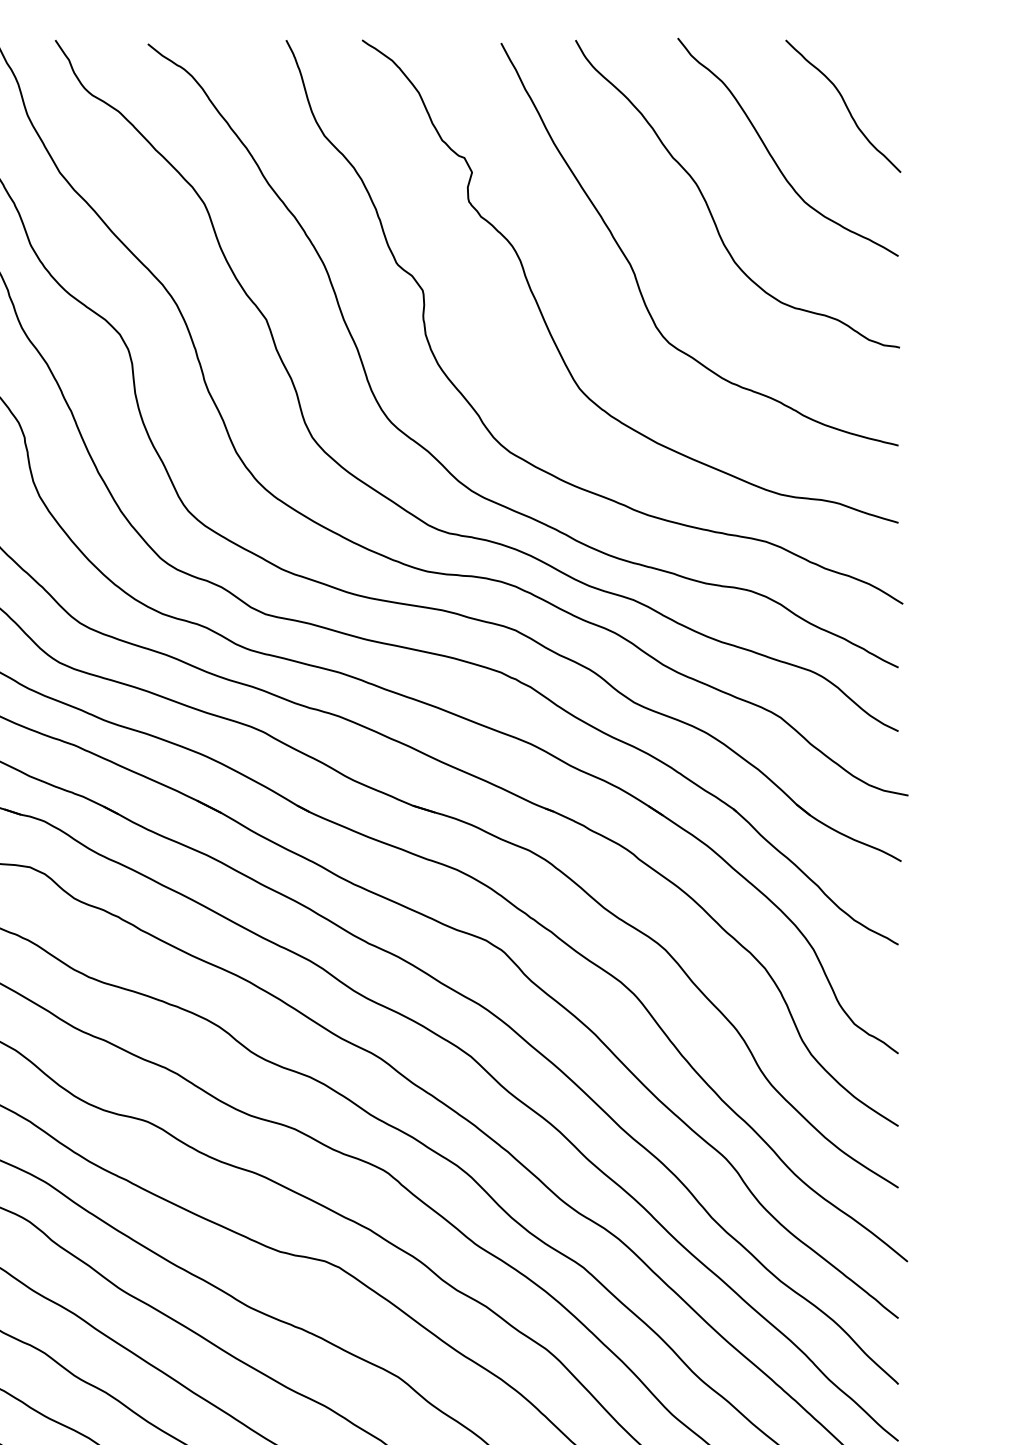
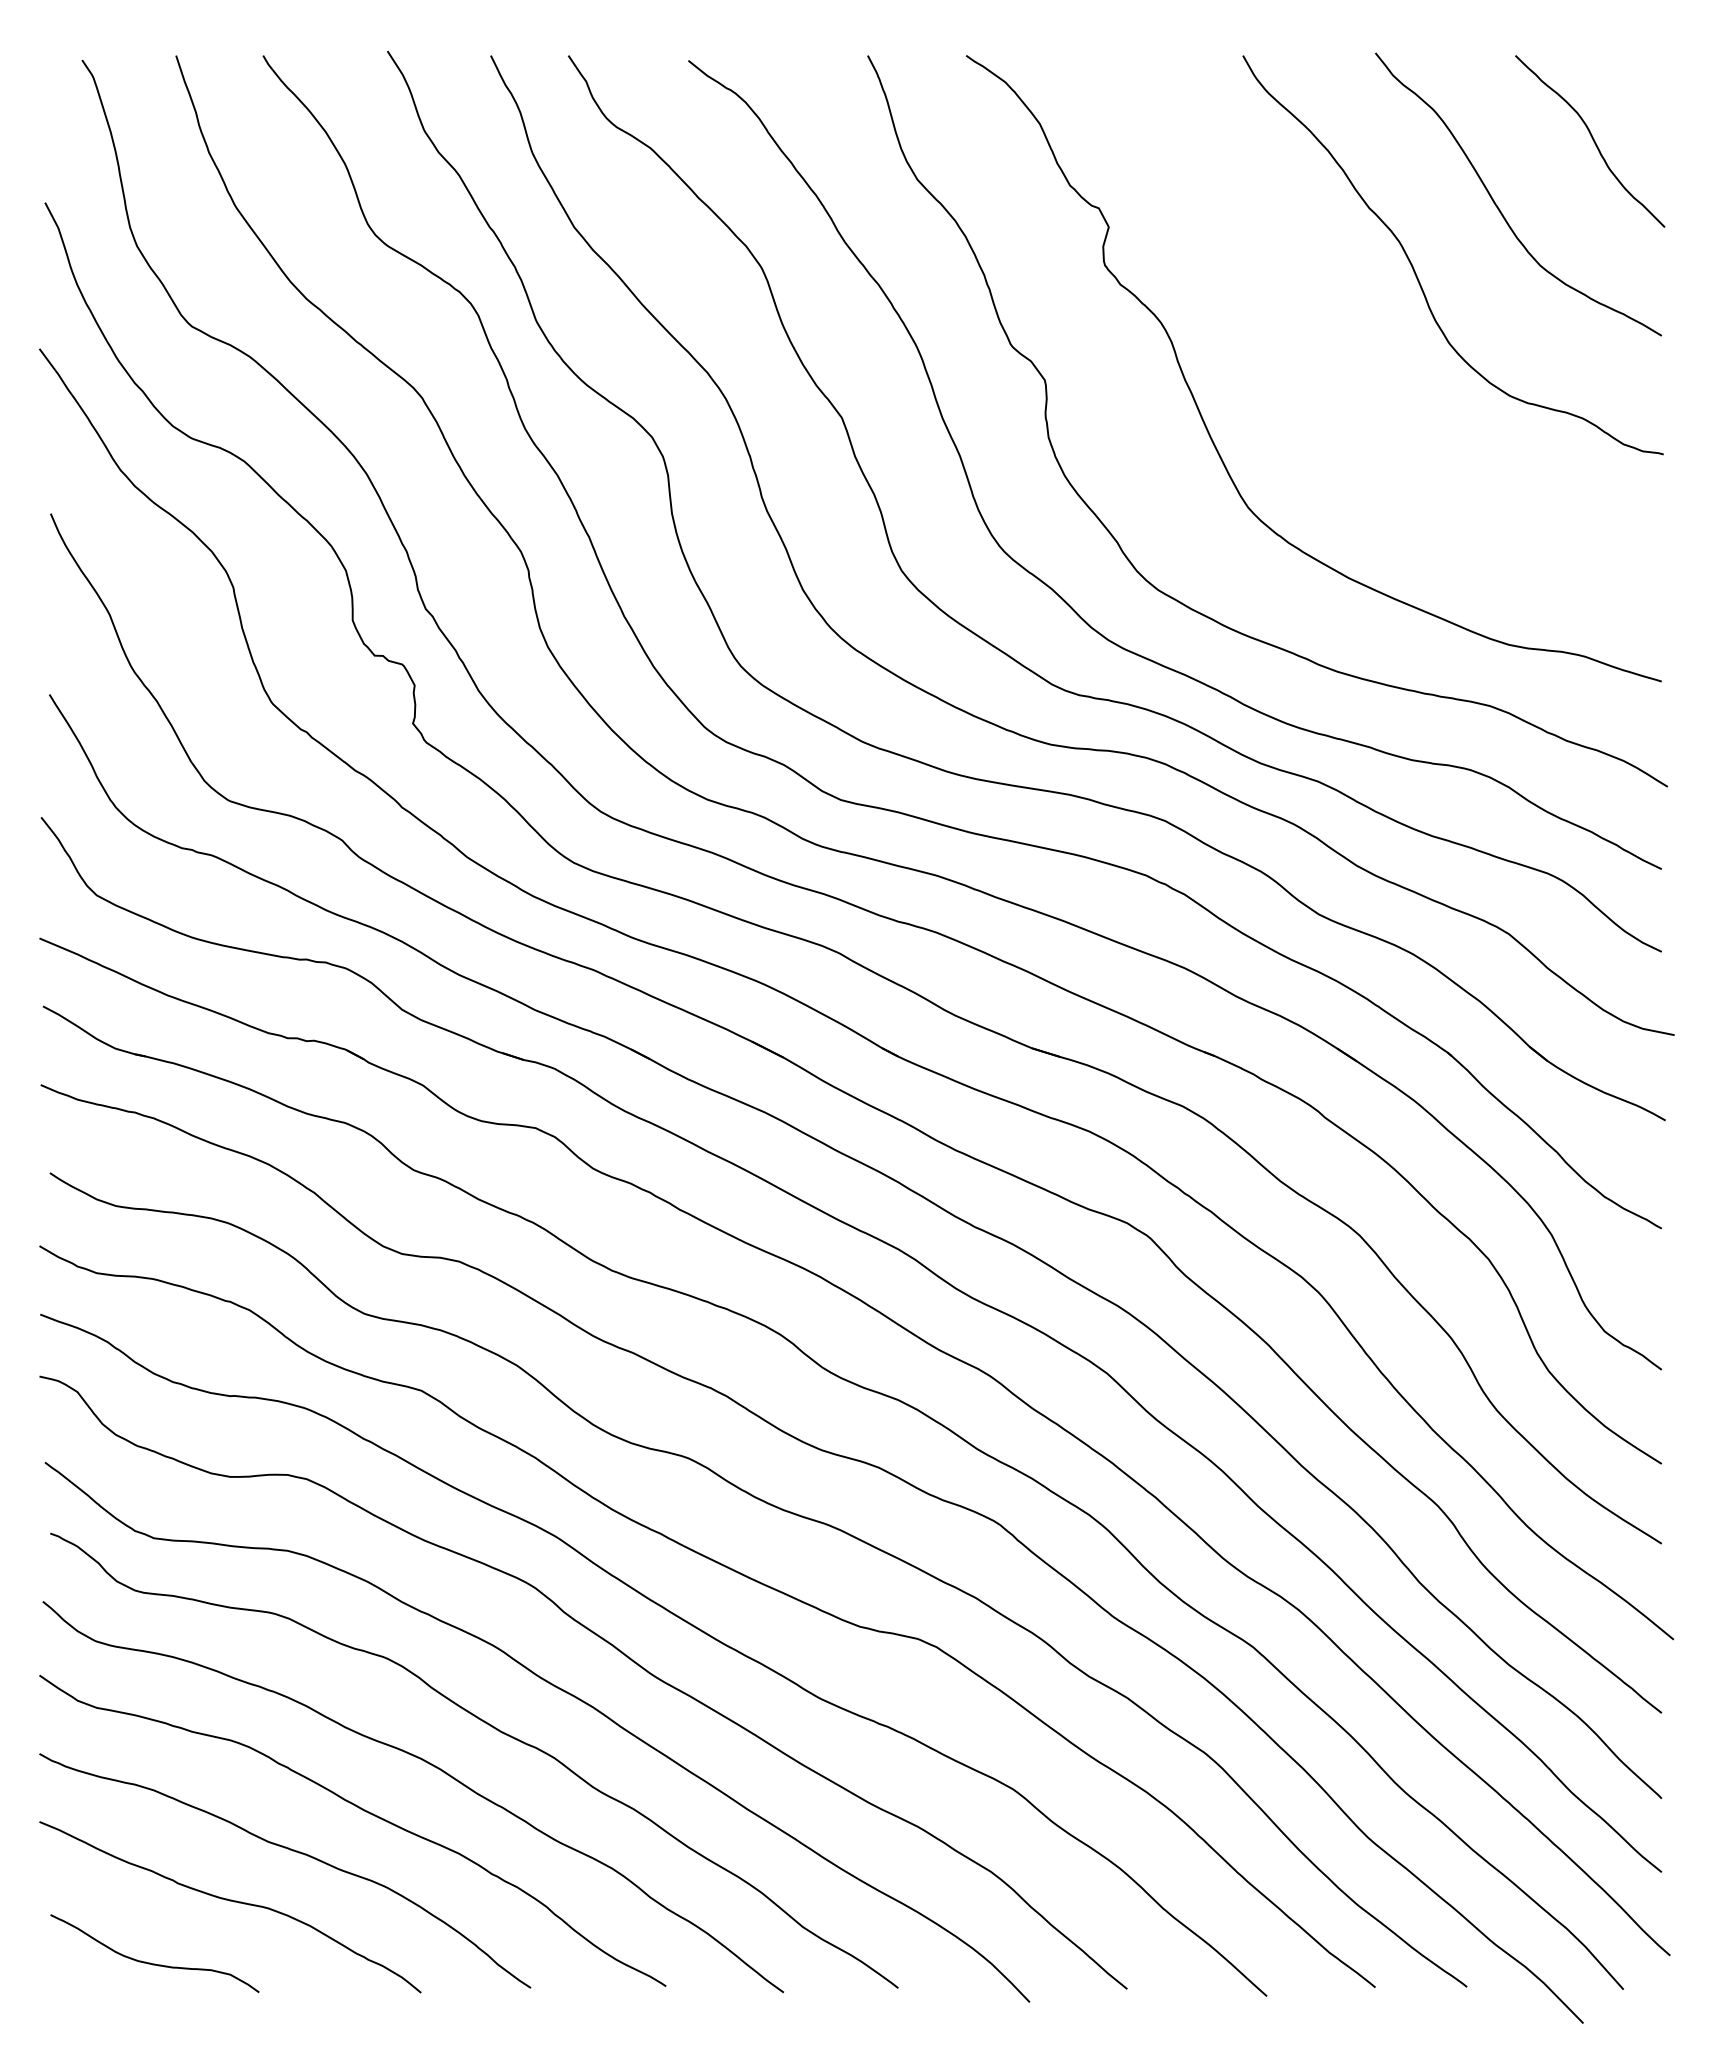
curve: (635, 273) -> (1320, 358), removed

